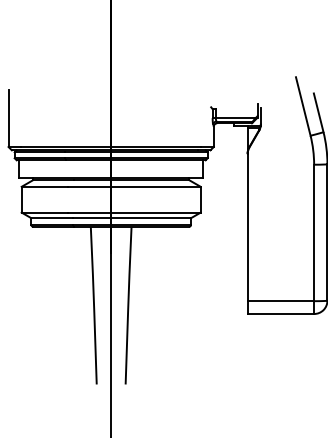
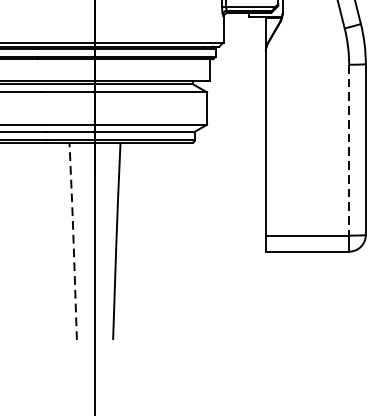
line: (314, 233) -> (349, 150), solid -> dashed
line: (94, 305) -> (74, 241), solid -> dashed

